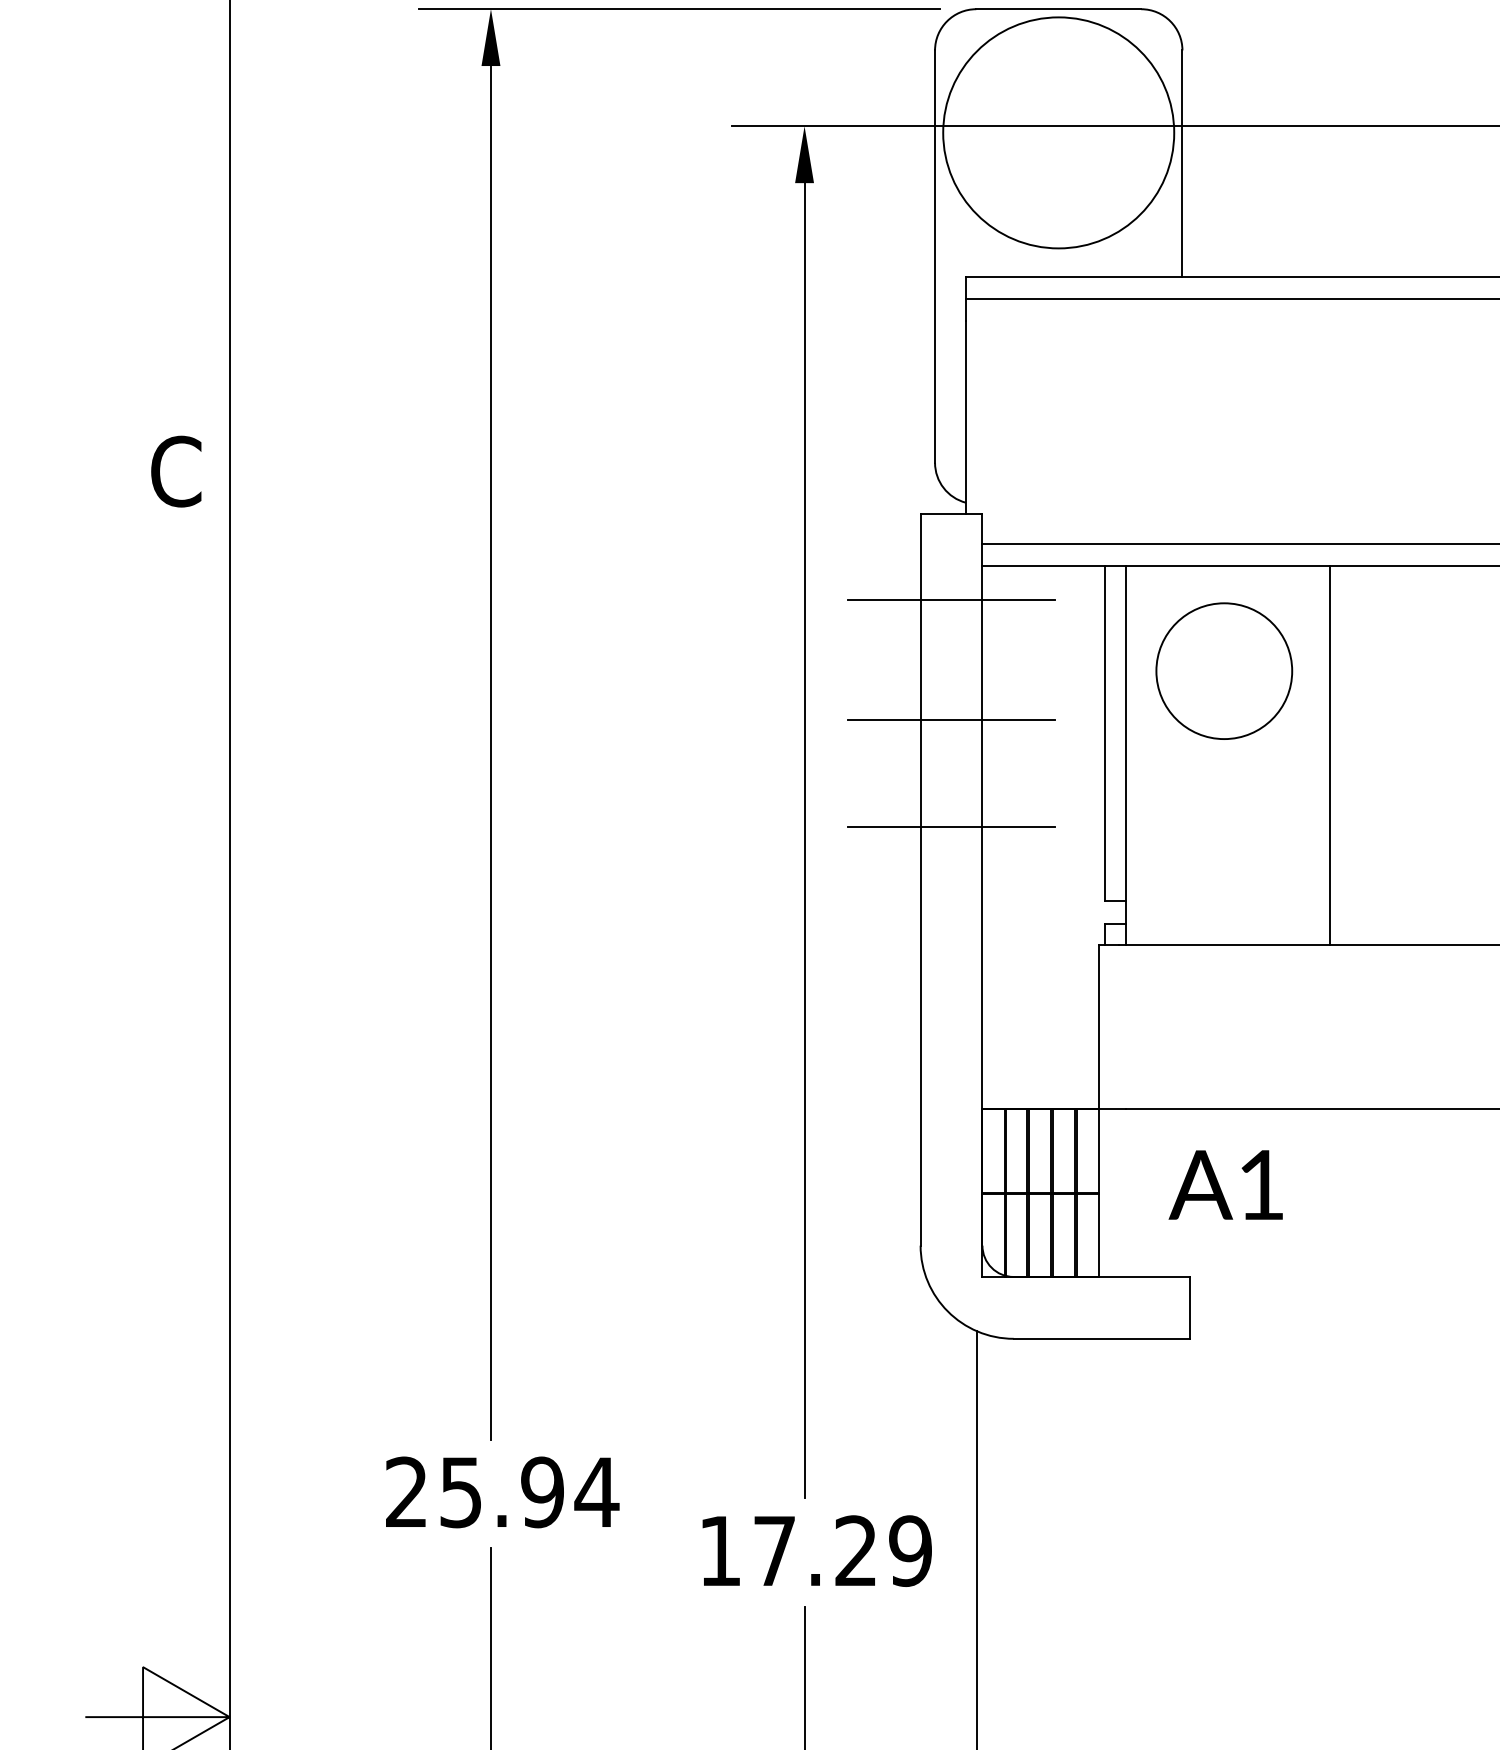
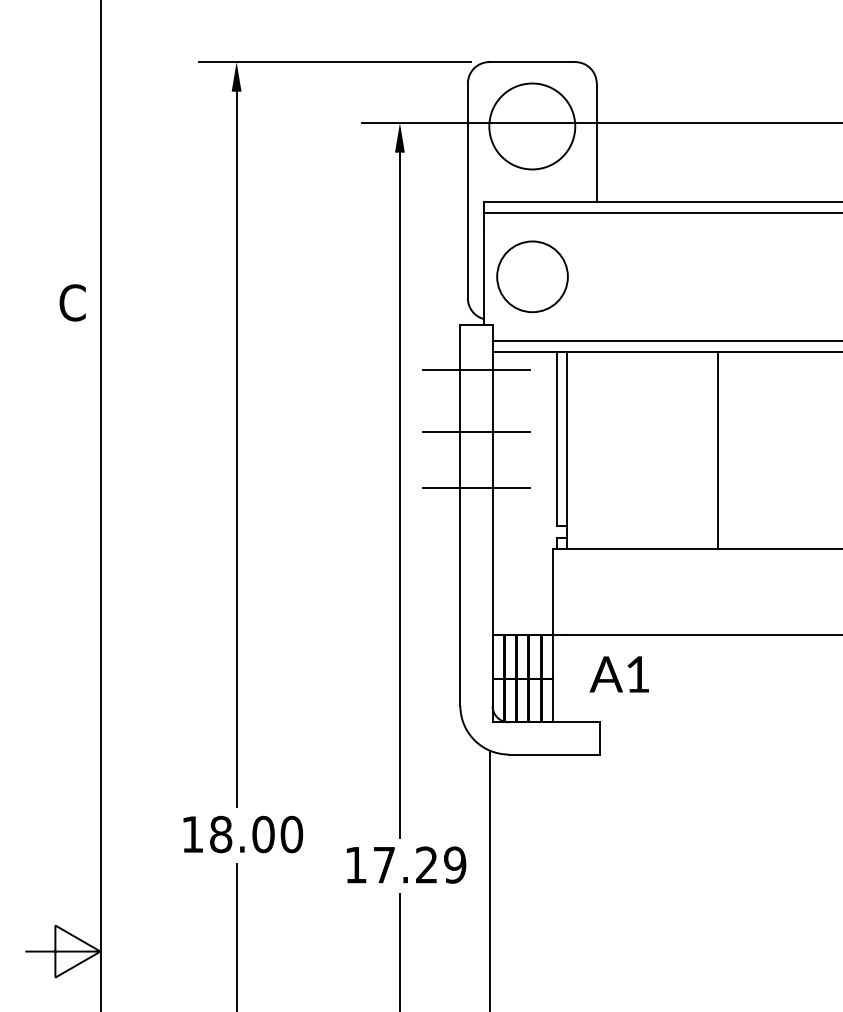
circle: (1059, 132) -> (532, 126), size x0.71
circle: (1224, 670) -> (532, 276), moved
line: (1329, 755) -> (717, 450), moved
text: (502, 1492) -> (242, 834), 25.94 -> 18.00

